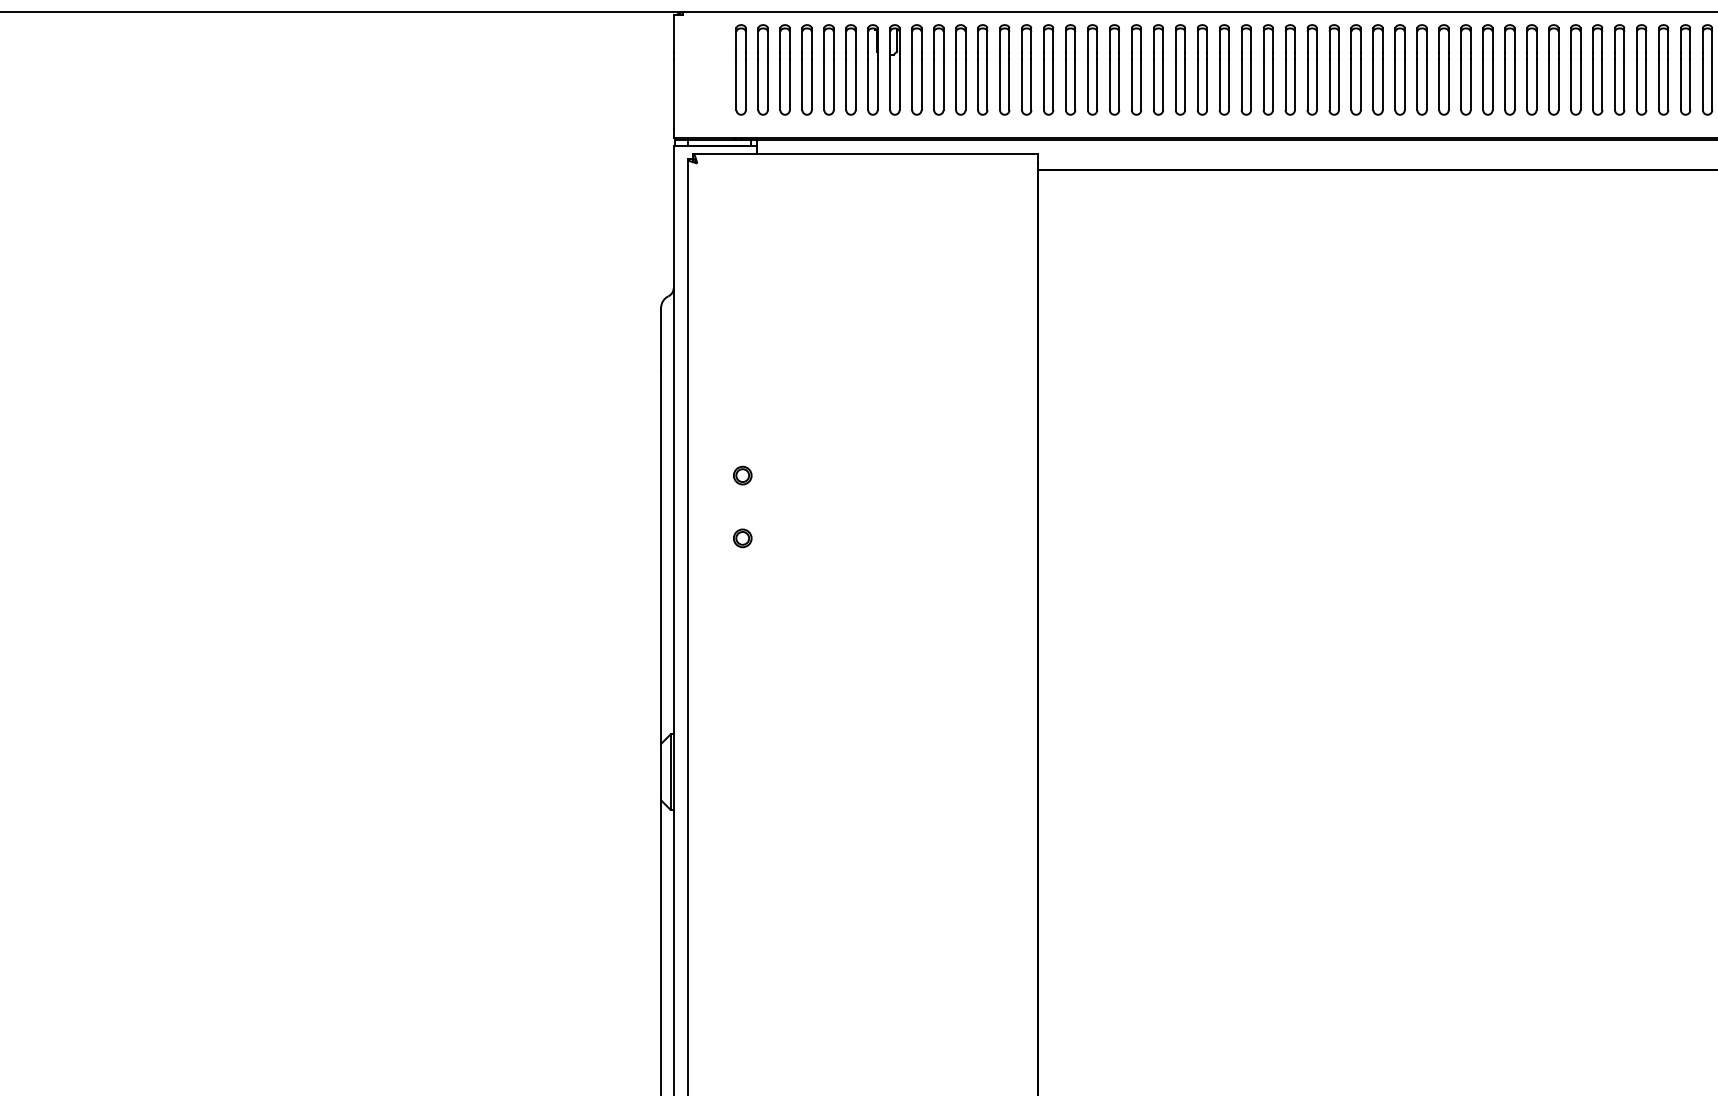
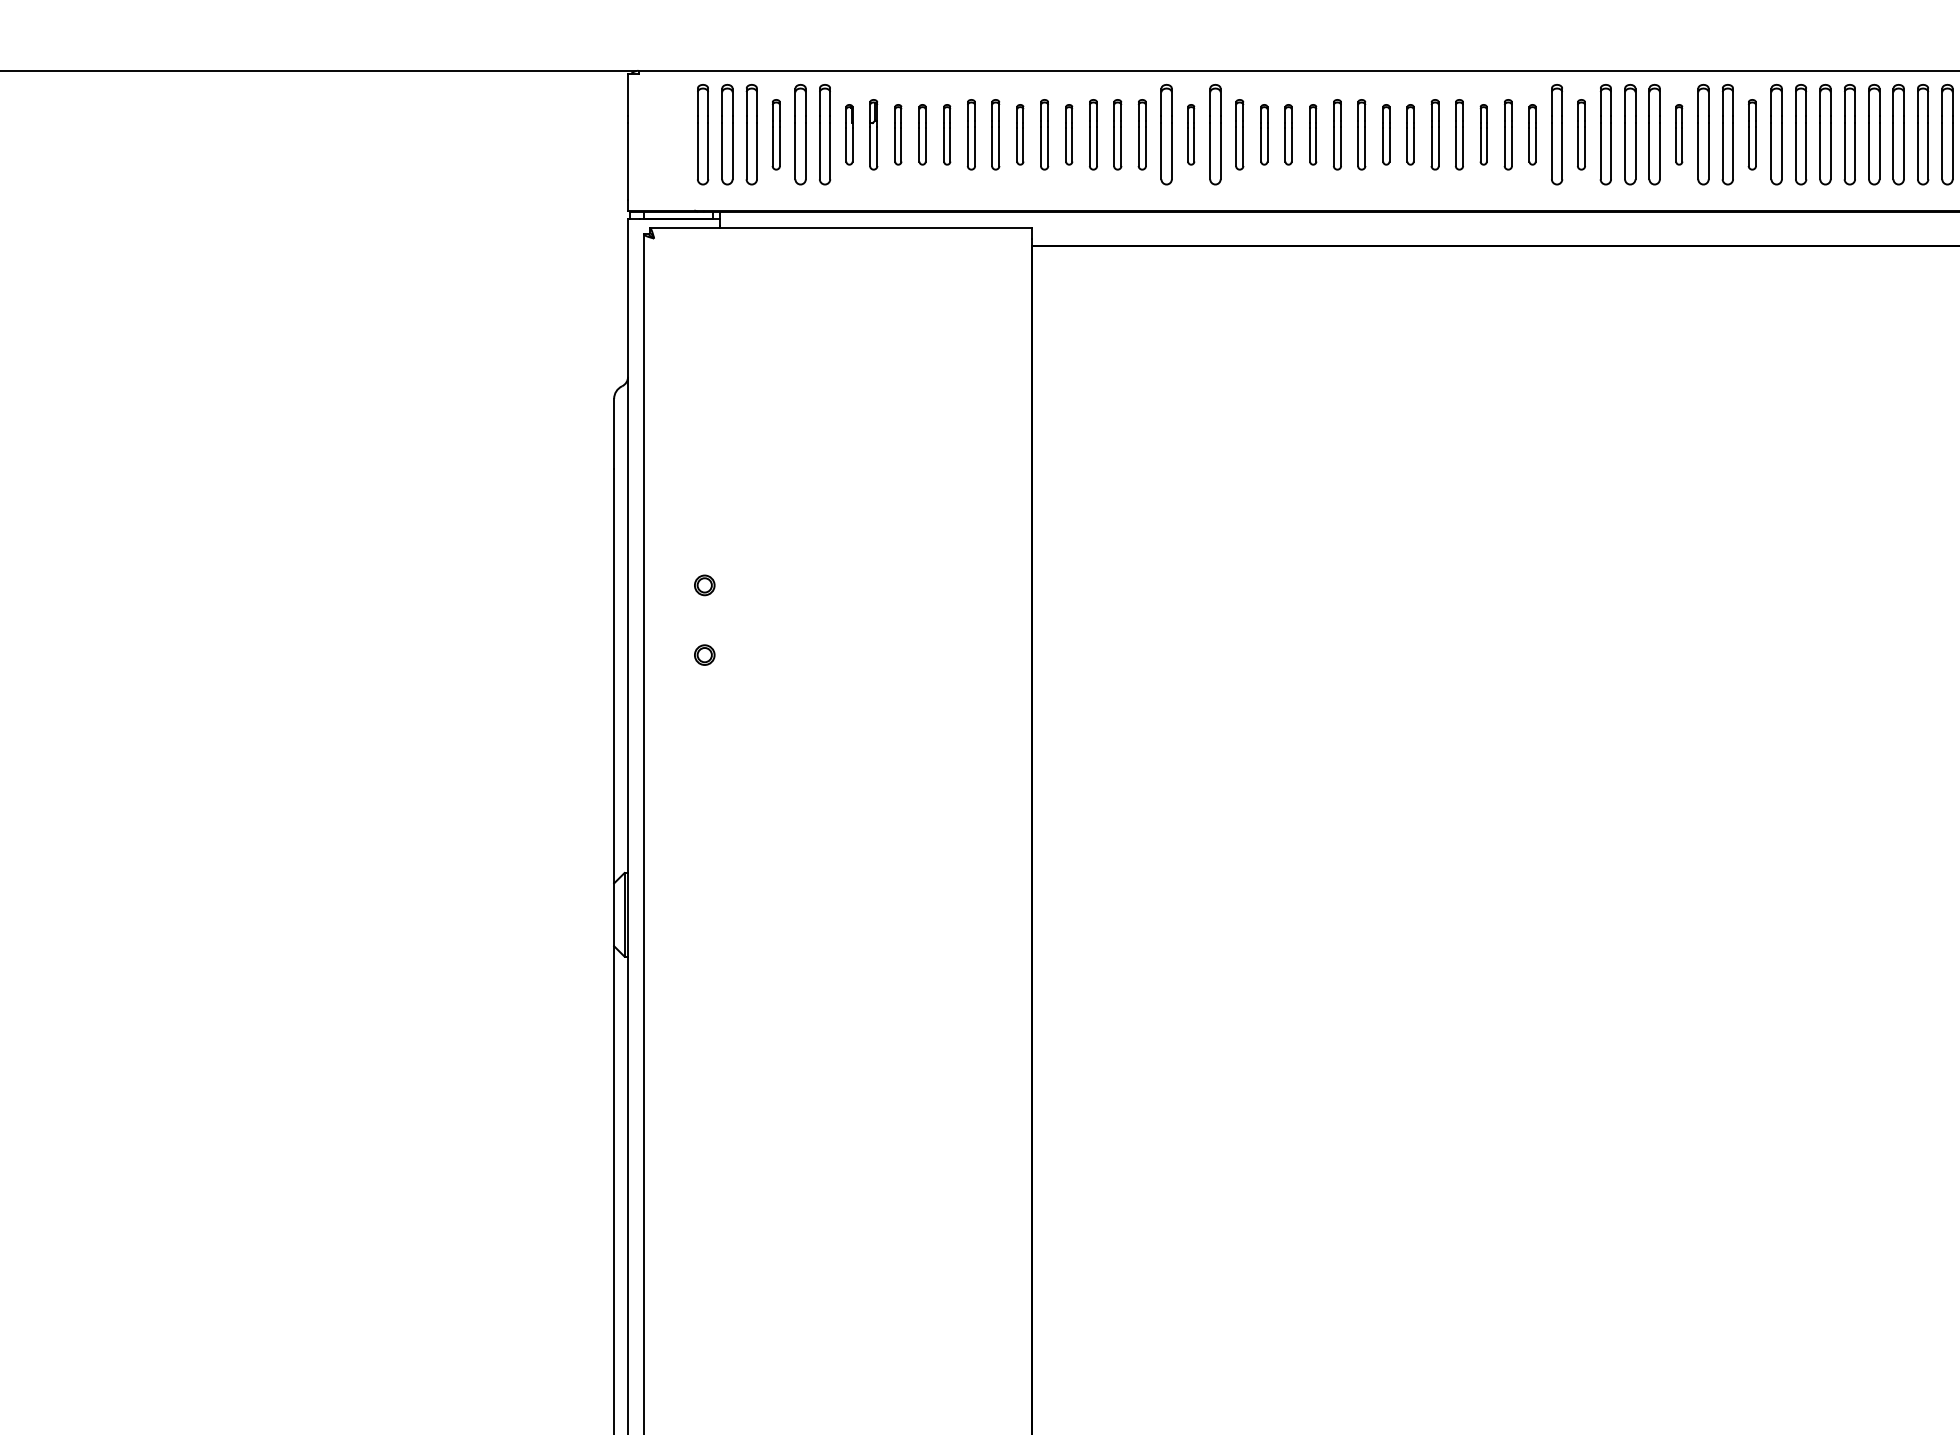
part: (807, 69) -> (776, 134), size x0.7
part: (873, 69) -> (849, 134), size x0.6
part: (894, 69) -> (873, 134), size x0.7
part: (917, 69) -> (898, 134), size x0.6
part: (938, 69) -> (922, 134), size x0.6
part: (961, 69) -> (947, 134), size x0.6
part: (982, 69) -> (971, 134), size x0.7
part: (1004, 69) -> (995, 134), size x0.7
part: (1026, 69) -> (1020, 134), size x0.6
part: (1048, 69) -> (1044, 134), size x0.7
part: (1071, 69) -> (1069, 134), size x0.6
part: (1092, 69) -> (1093, 134), size x0.7
part: (1114, 69) -> (1117, 134), size x0.7
part: (1136, 69) -> (1142, 134), size x0.7
part: (1180, 69) -> (1191, 134), size x0.6
part: (1224, 69) -> (1239, 134), size x0.7
part: (1246, 69) -> (1264, 134), size x0.6
part: (1268, 69) -> (1288, 134), size x0.6
part: (1290, 69) -> (1313, 134), size x0.6
part: (1312, 69) -> (1337, 134), size x0.7
part: (1333, 69) -> (1361, 134), size x0.7
part: (1356, 69) -> (1386, 134), size x0.6
part: (1377, 69) -> (1410, 134), size x0.6
part: (1400, 69) -> (1435, 134), size x0.7
part: (1422, 69) -> (1459, 134), size x0.7
part: (1443, 69) -> (1483, 134), size x0.6
part: (1466, 69) -> (1508, 134), size x0.7
part: (1487, 69) -> (1532, 134), size x0.6
part: (1531, 69) -> (1581, 134), size x0.7
part: (1620, 69) -> (1679, 134), size x0.6
part: (1685, 69) -> (1752, 134), size x0.7

